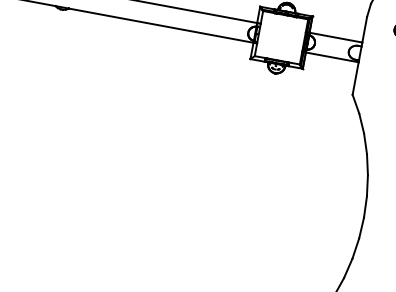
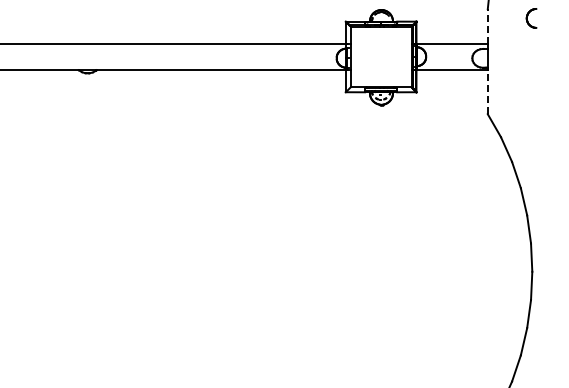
line: (364, 29) -> (487, 25), solid -> dashed
line: (355, 78) -> (487, 92), solid -> dashed

